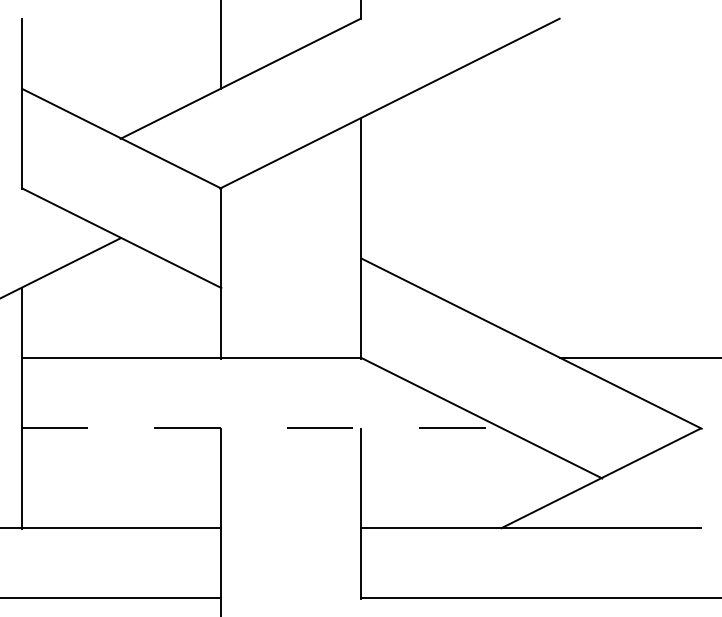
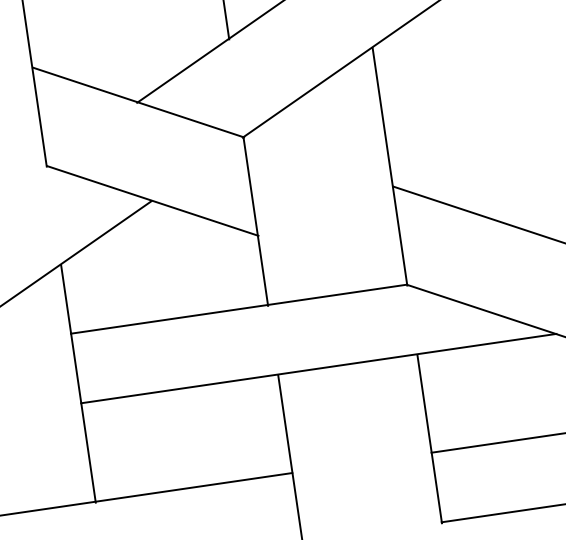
line: (262, 428) -> (319, 368), dashed -> solid

